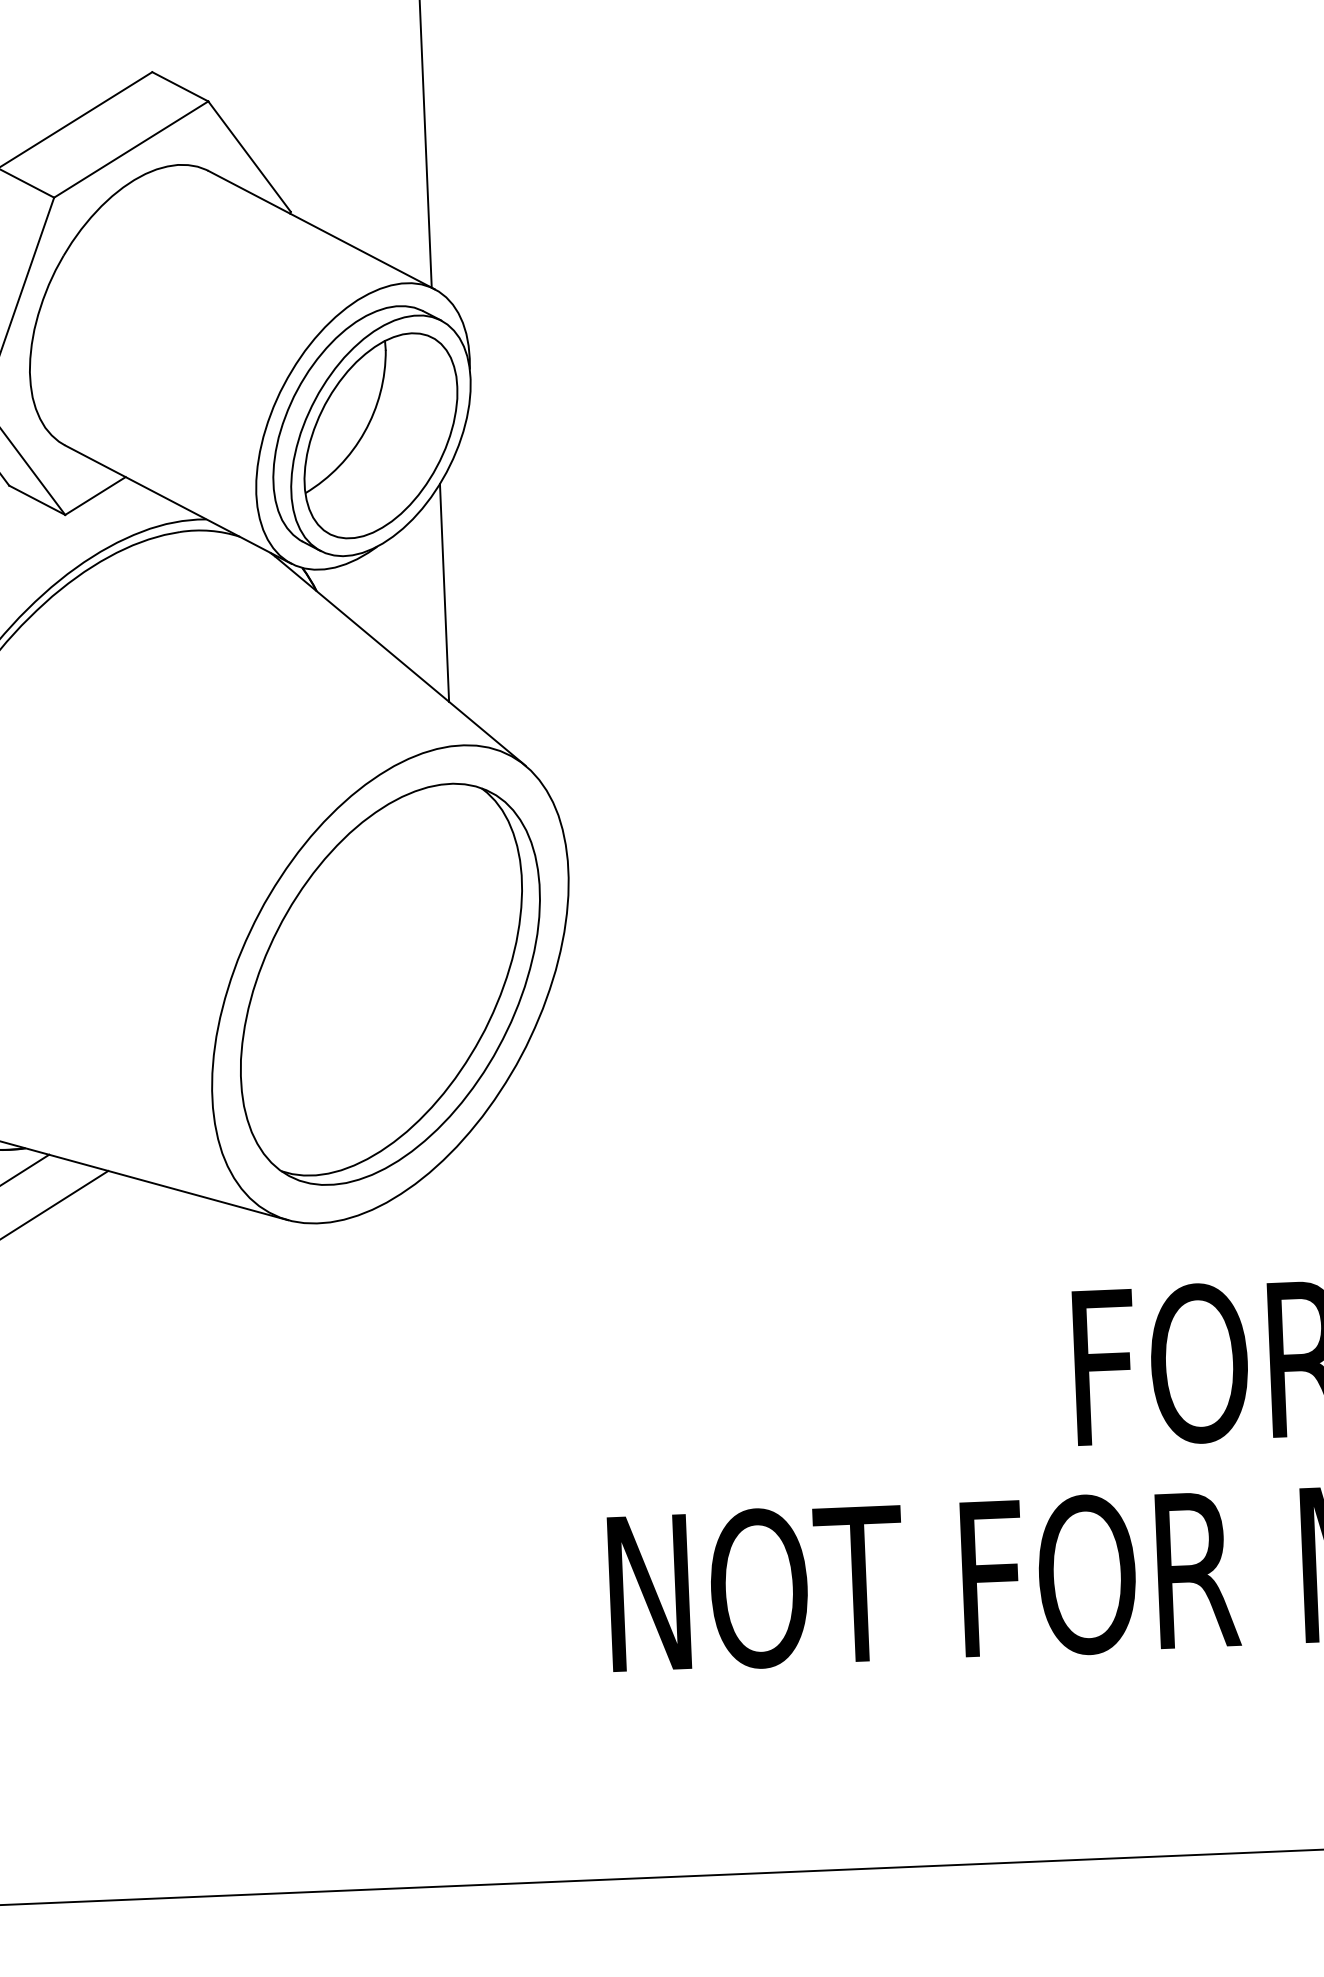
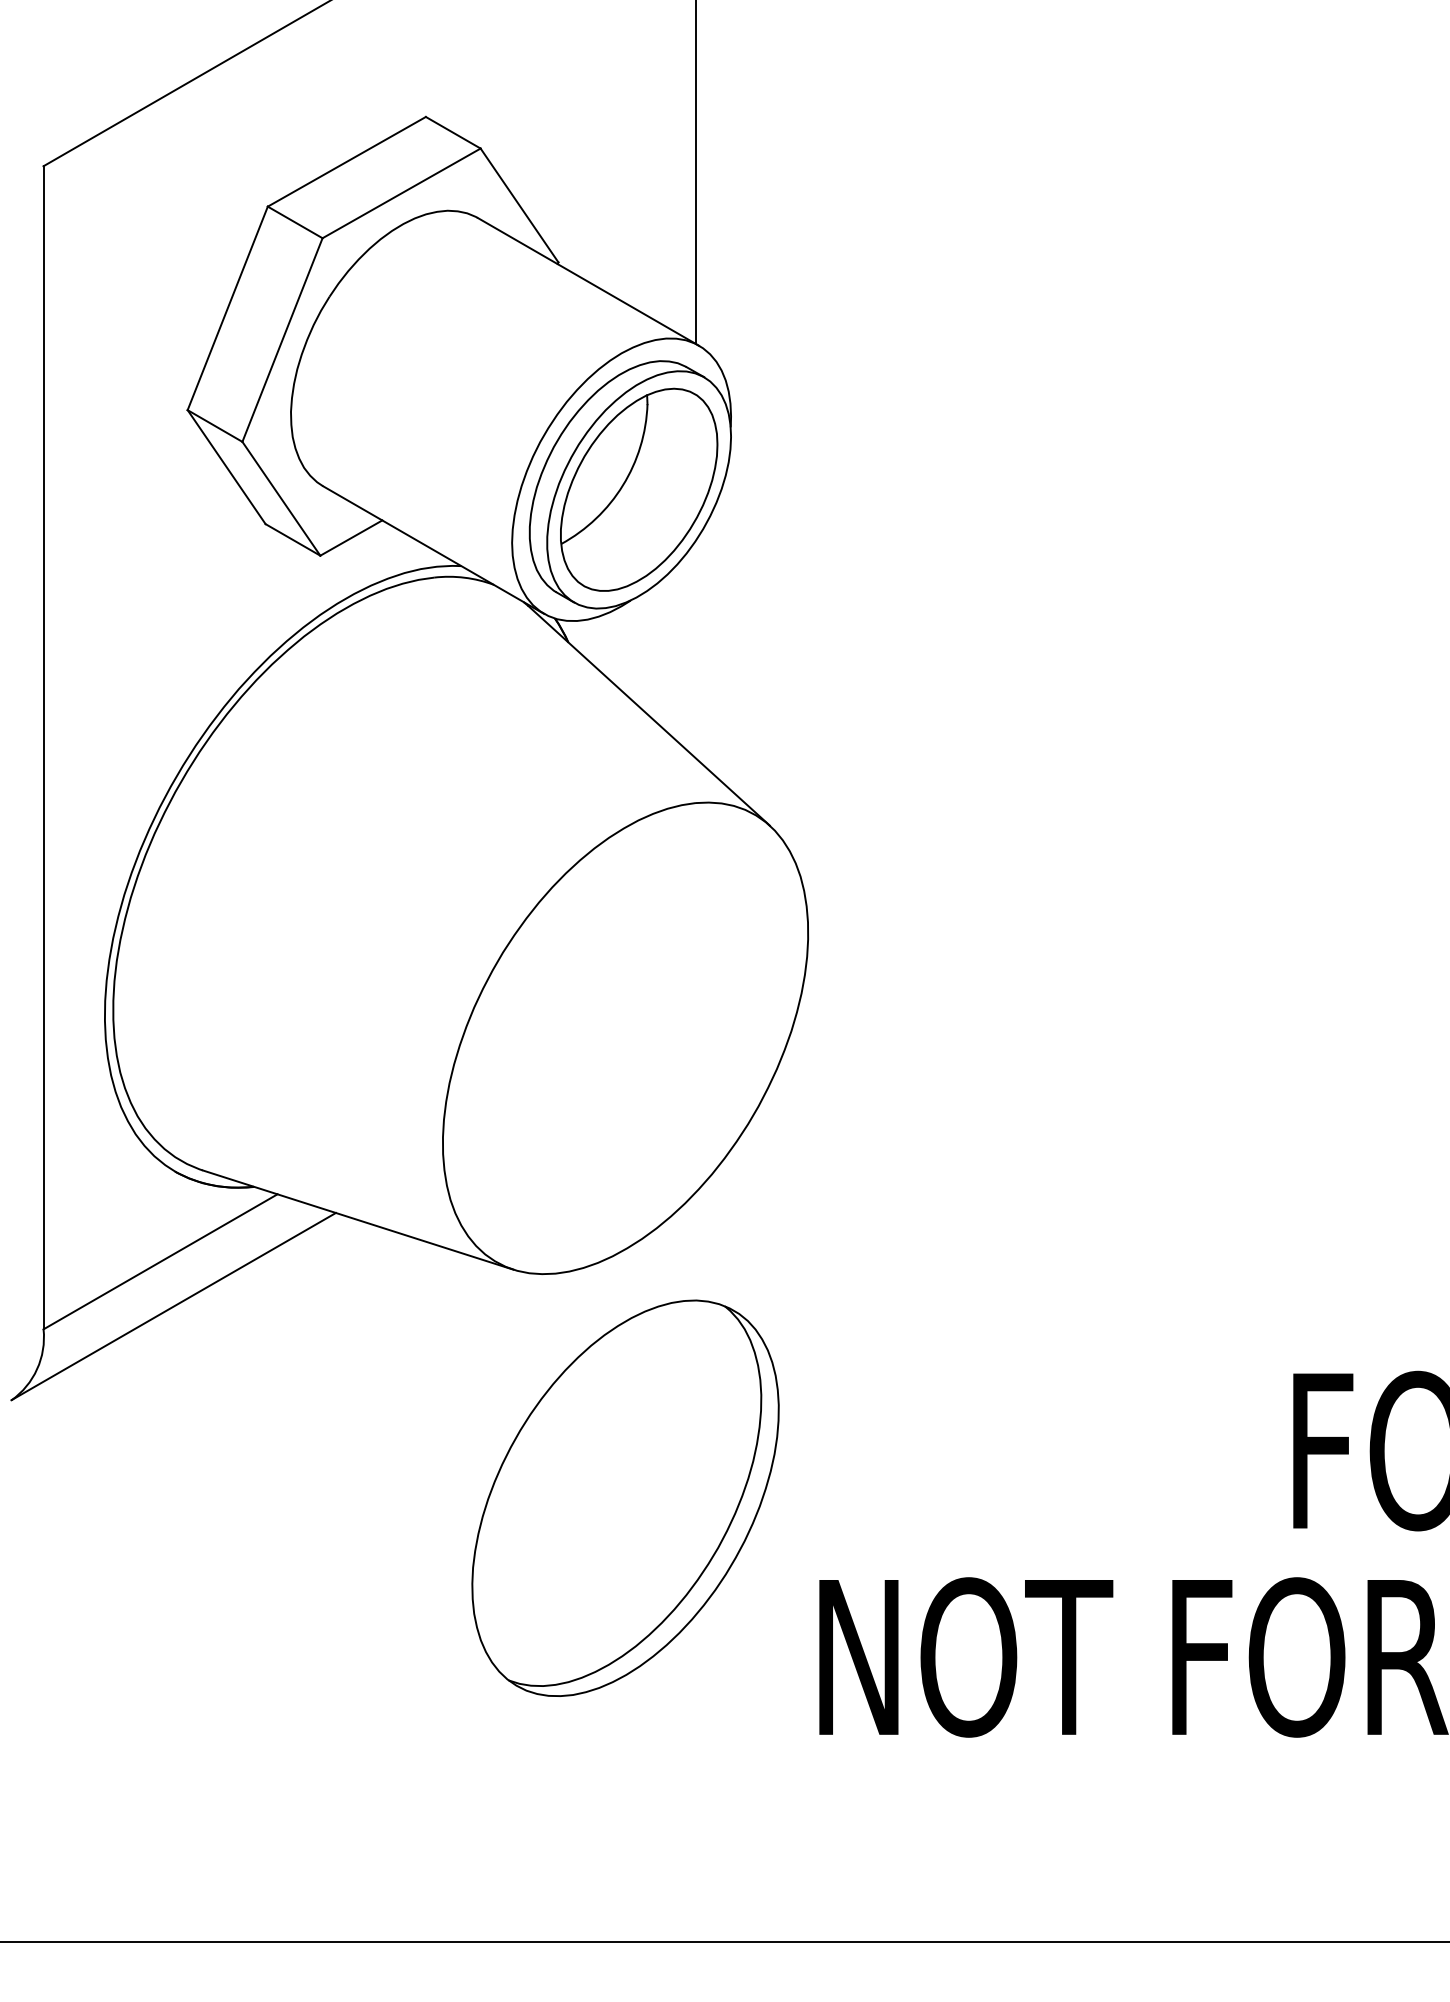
line: (444, 592) -> (696, 649), removed
part: (390, 983) -> (625, 1497), moved

